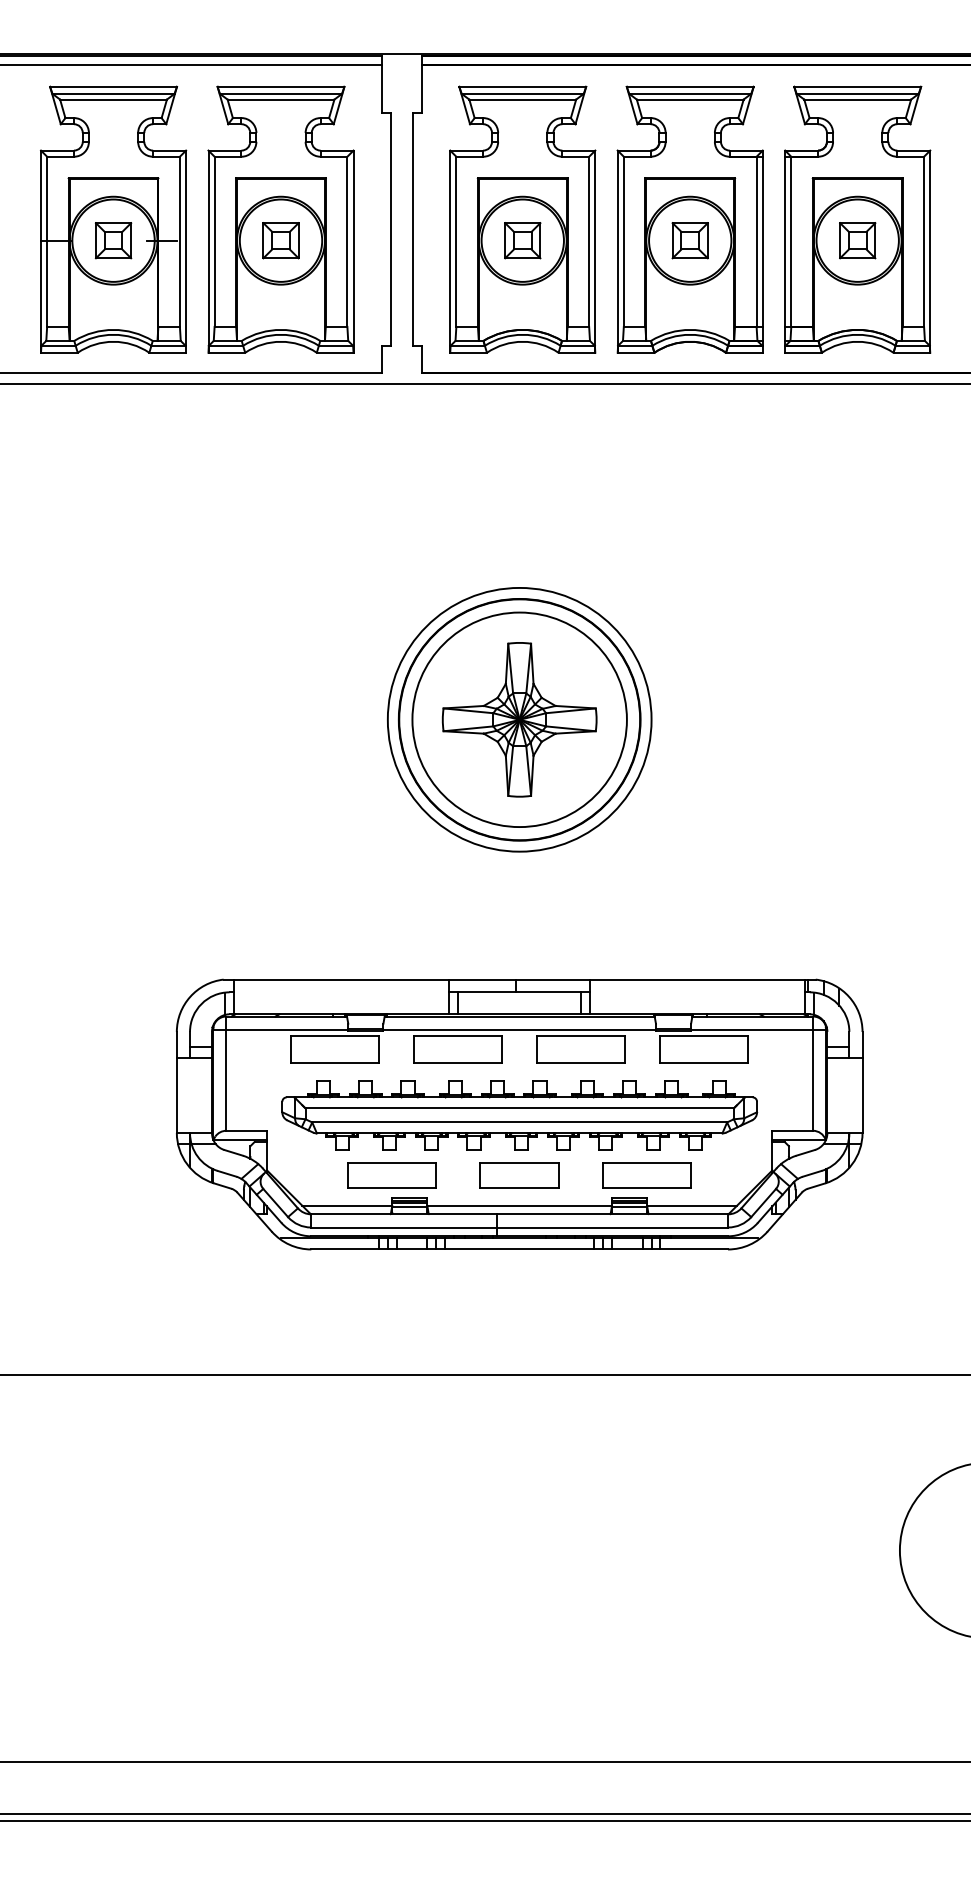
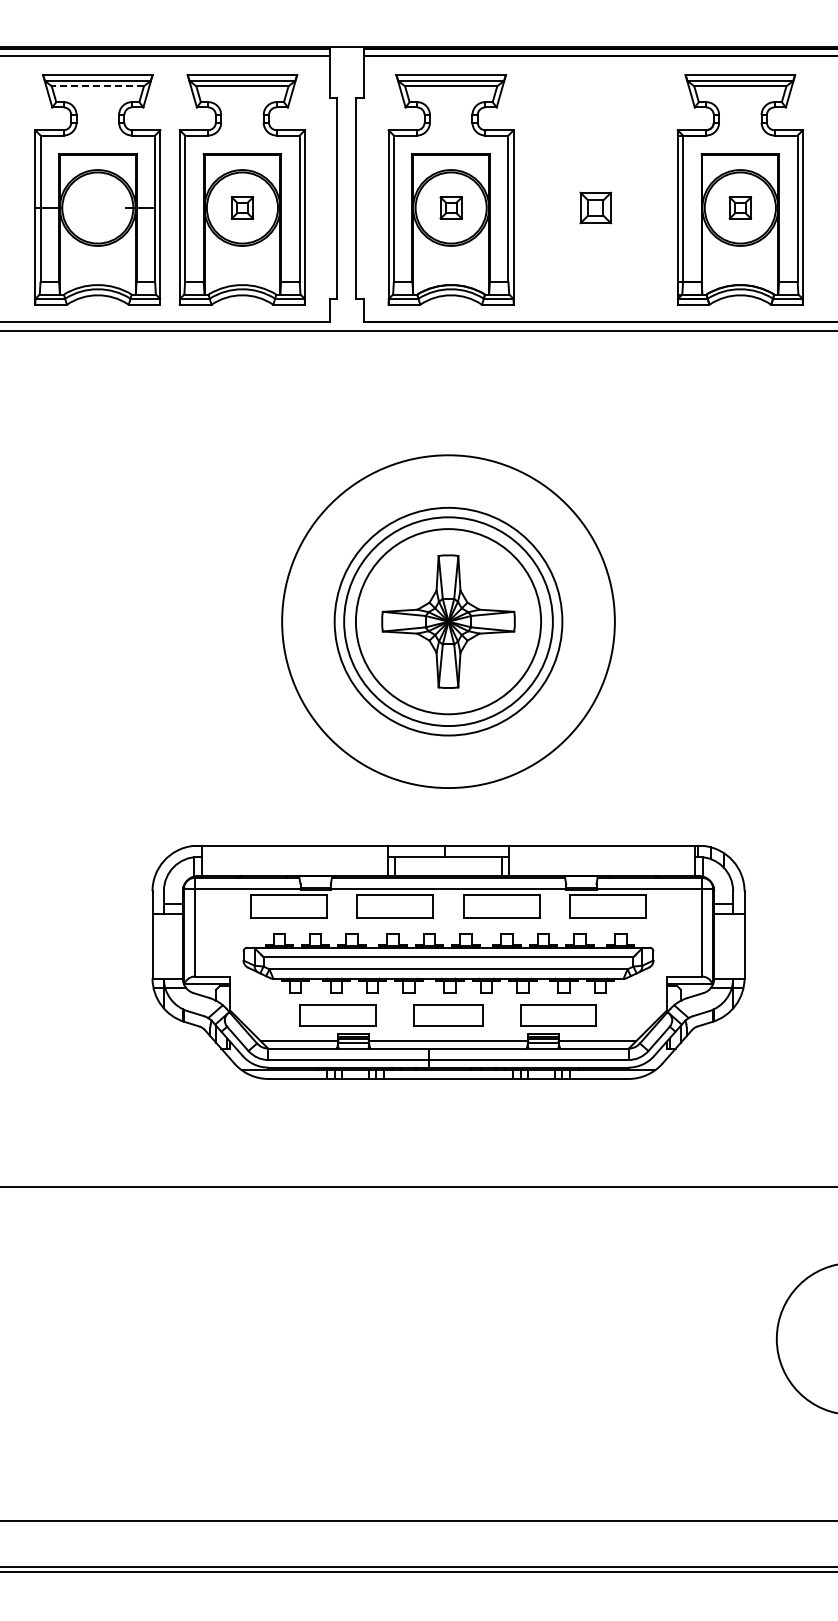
line: (113, 99) -> (97, 86), solid -> dashed
part: (689, 219) -> (595, 189), removed
part: (113, 240) -> (97, 207), removed
part: (281, 240) -> (242, 207), size x0.7
part: (523, 240) -> (451, 207), size x0.7
part: (857, 240) -> (740, 207), size x0.7
circle: (519, 719) -> (448, 621), size x1.6

